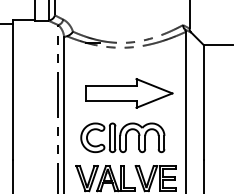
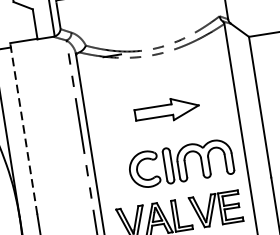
line: (13, 90) -> (24, 129), solid -> dashed
part: (129, 93) -> (167, 110), size x0.6
part: (122, 137) -> (180, 163), moved

